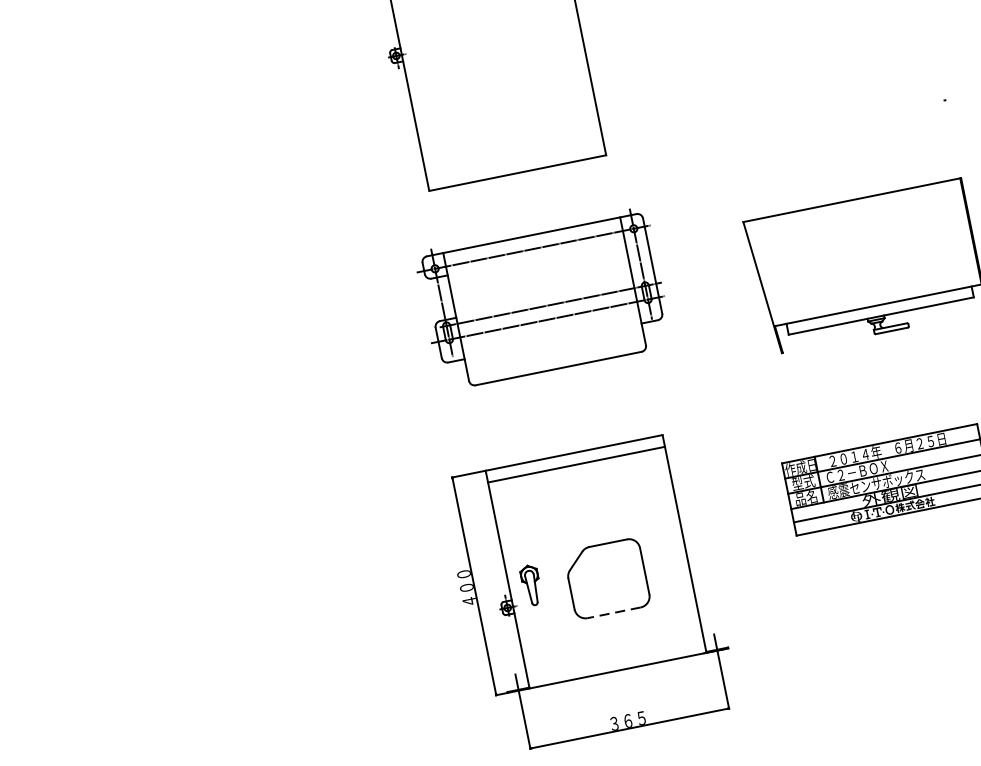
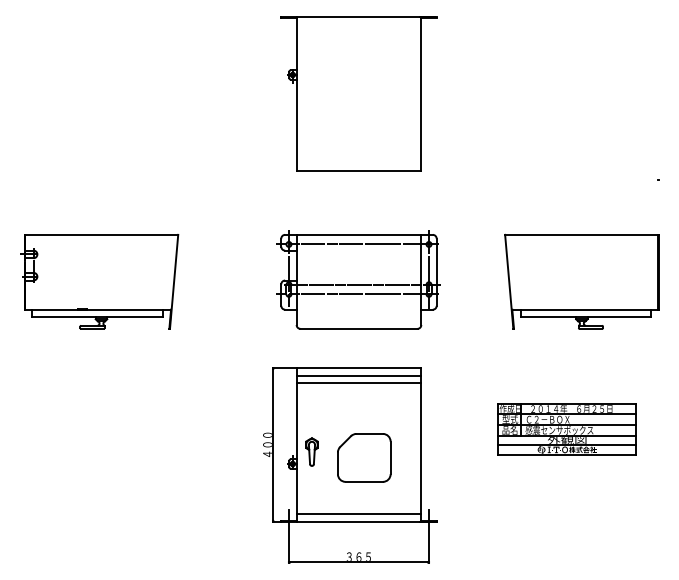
part: (543, 298) -> (358, 279), moved
part: (181, 404) -> (99, 281), added
line: (577, 474) -> (358, 383), added
line: (614, 612) -> (364, 481), dashed -> solid
line: (615, 659) -> (358, 513), added

